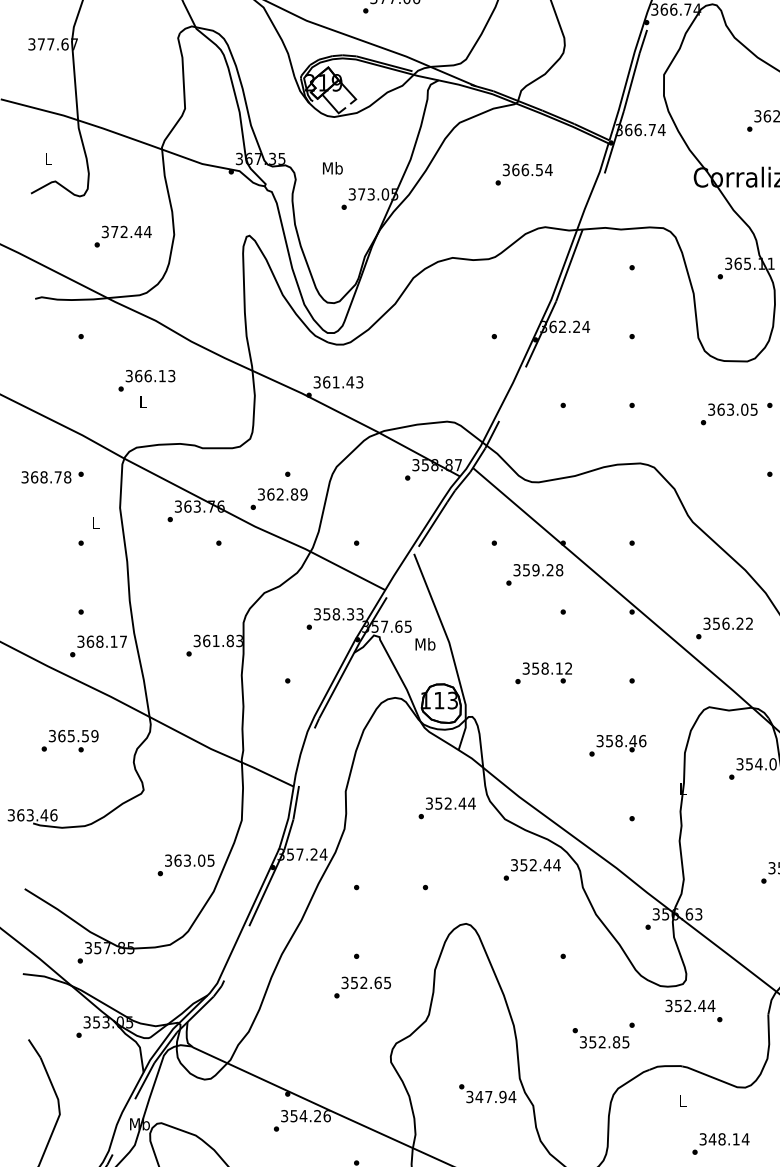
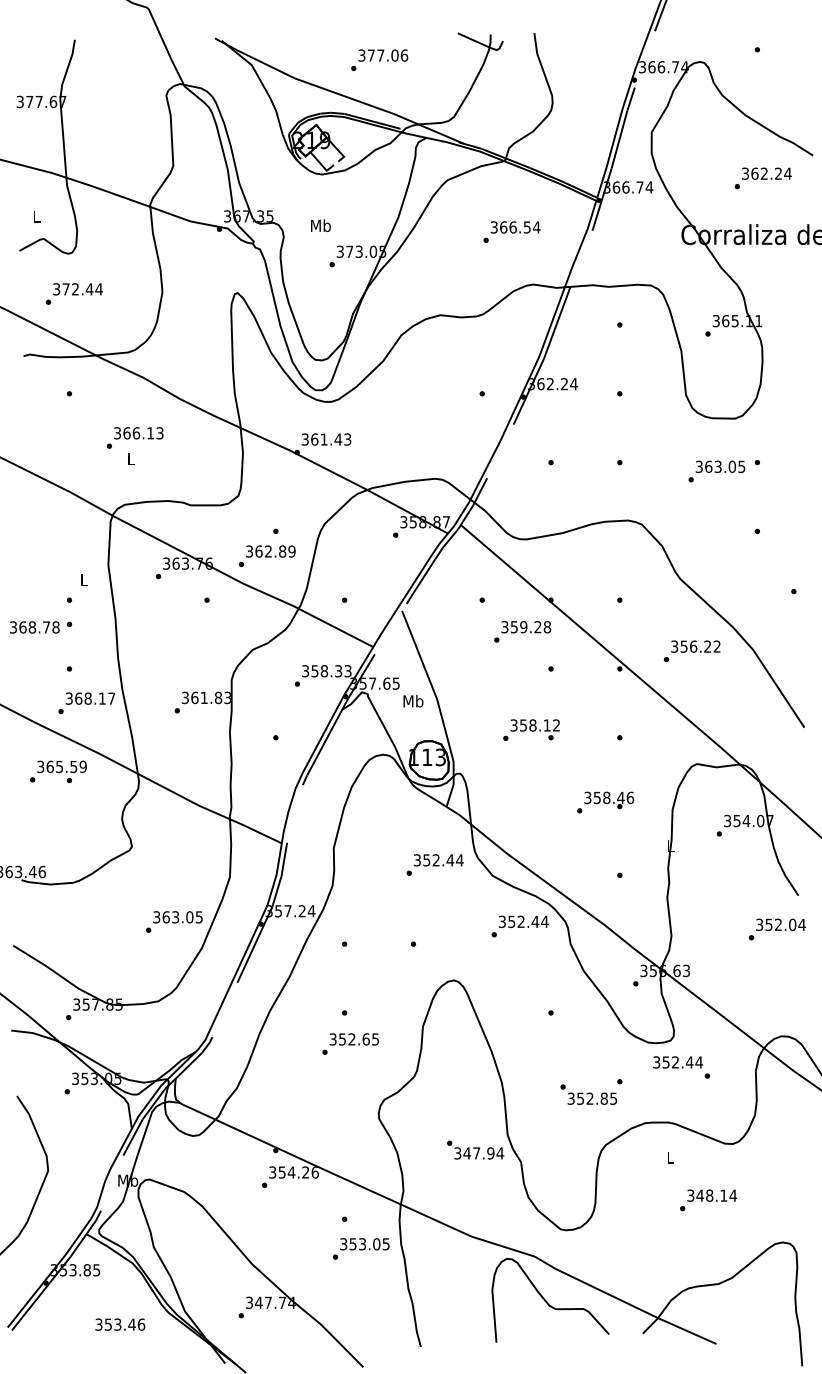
text: (123, 236) -> (74, 293), moved
text: (53, 477) -> (41, 627), moved
text: (723, 628) -> (691, 651), moved
text: (70, 740) -> (58, 771), moved

